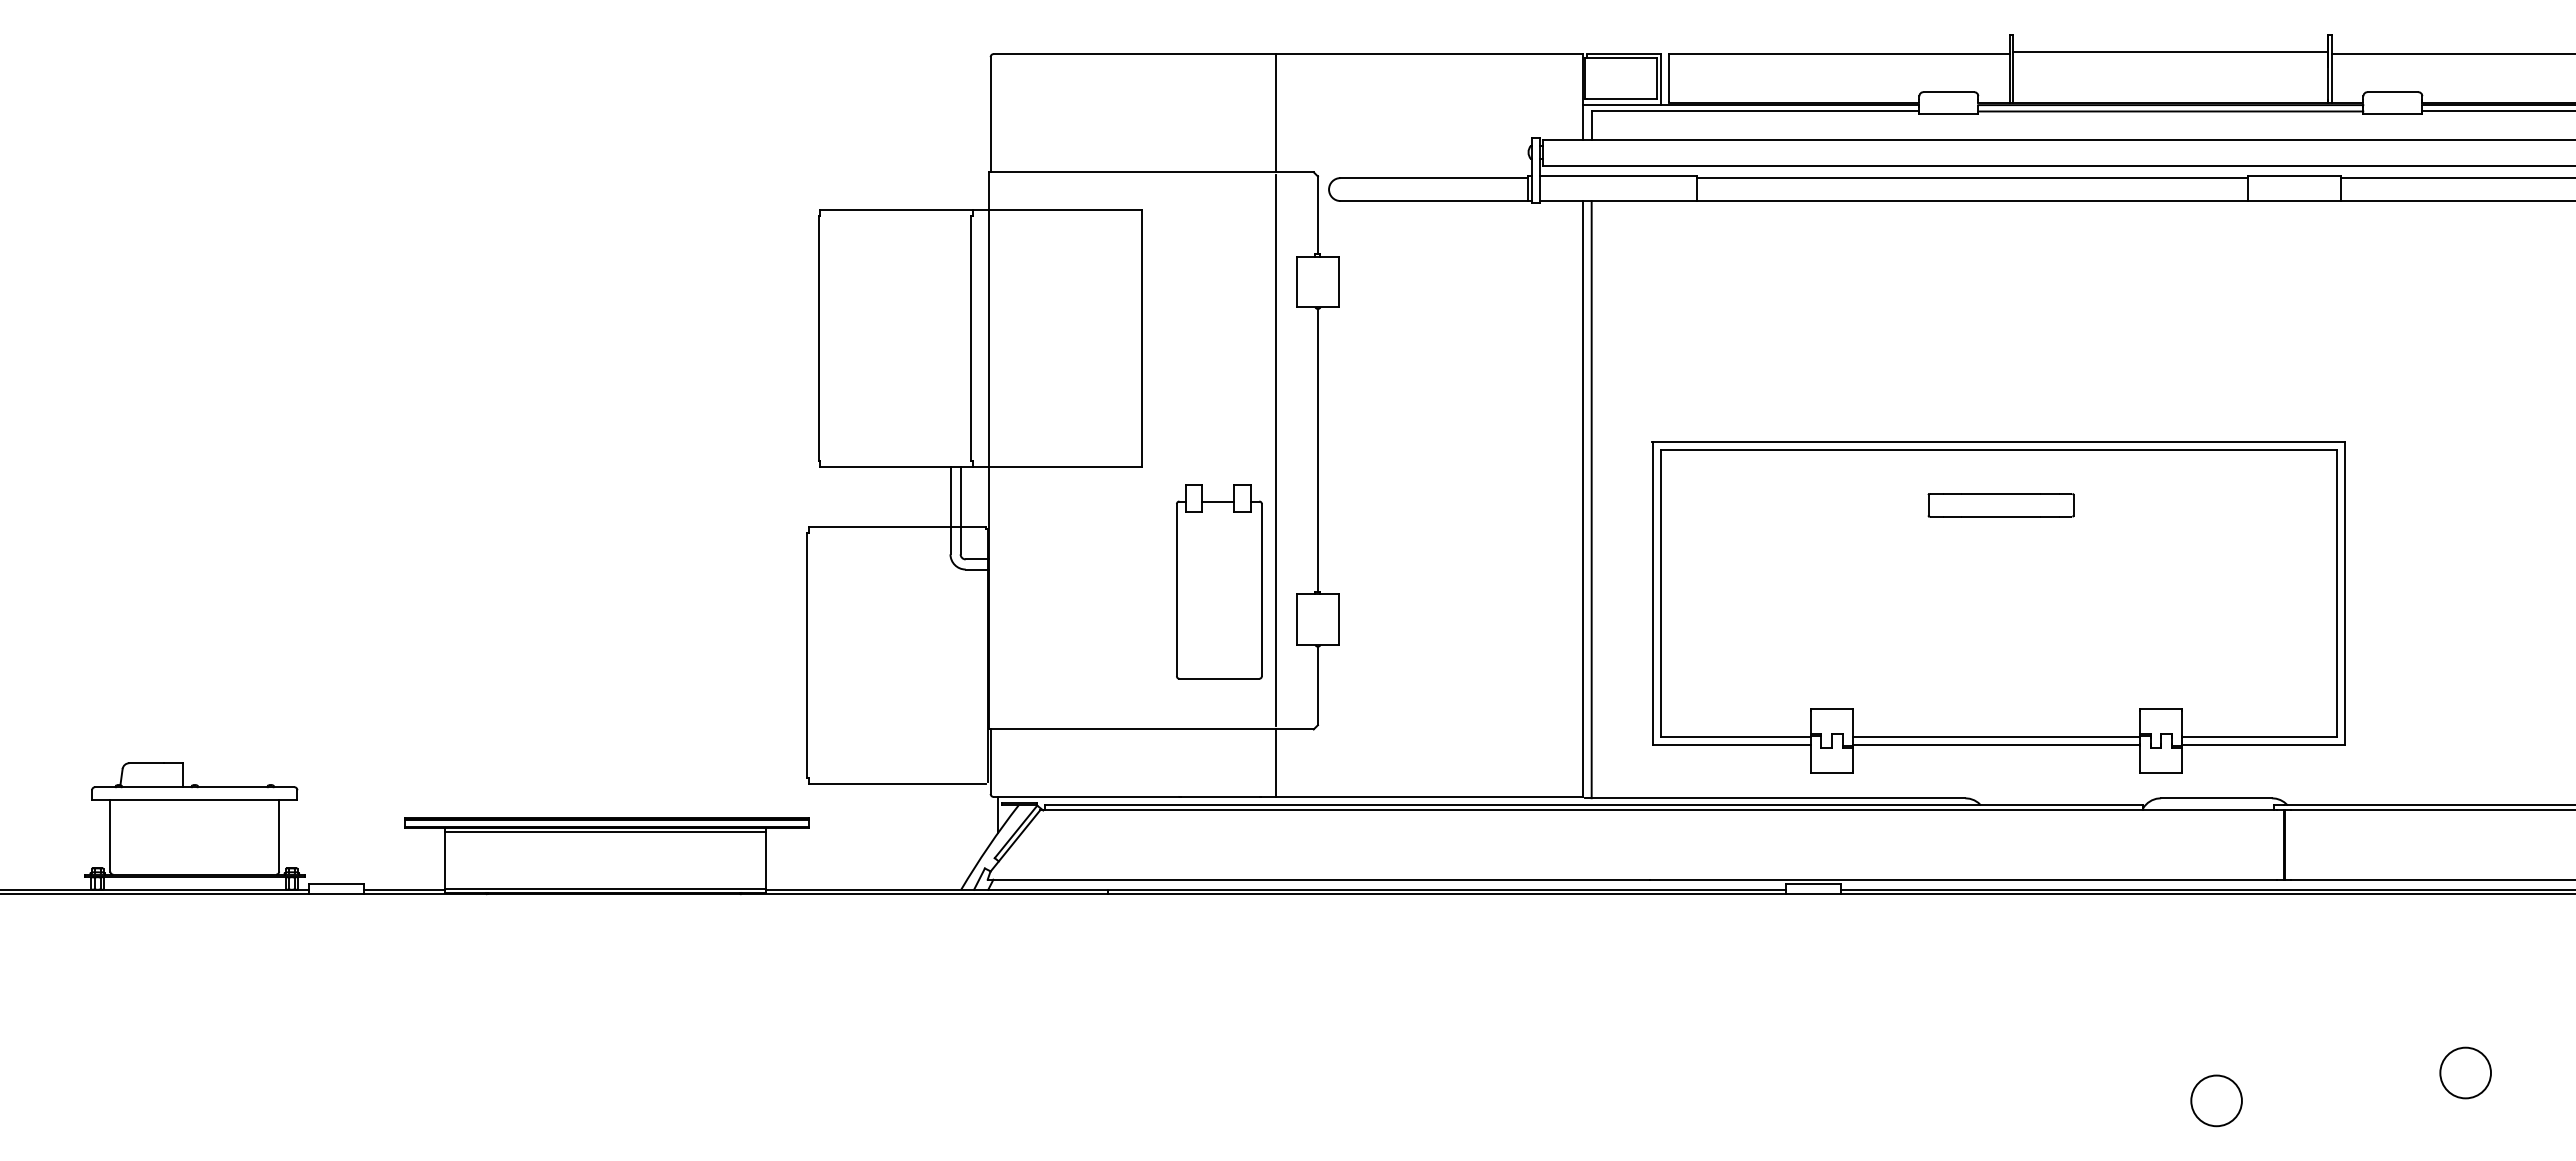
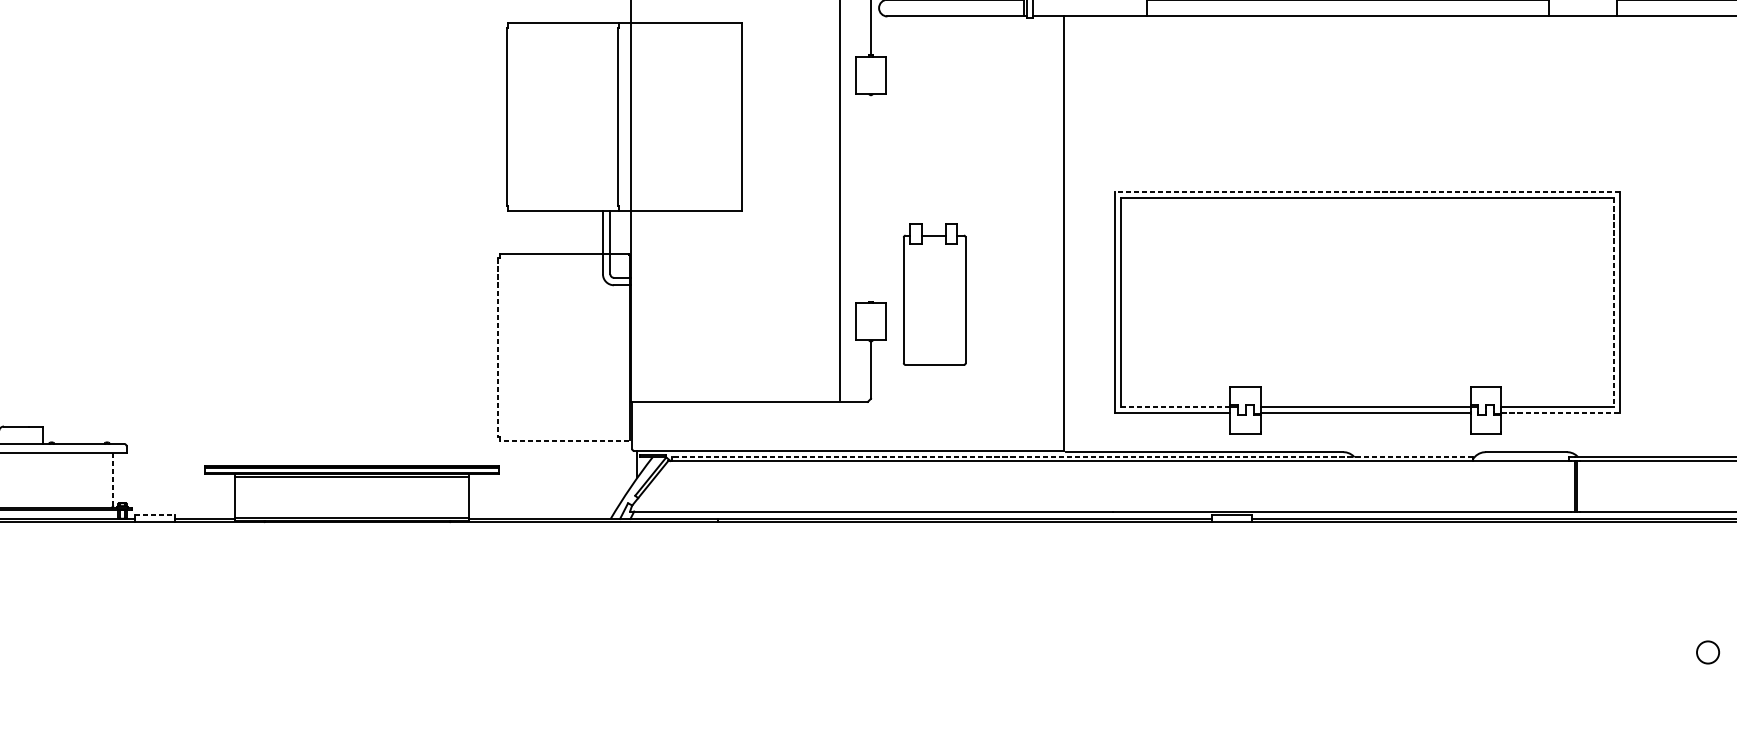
line: (1998, 441) -> (1367, 191), solid -> dashed
line: (1317, 450) -> (870, 198), removed
line: (1591, 499) -> (1070, 234), removed
part: (2000, 505) -> (1368, 238), removed
part: (1219, 581) -> (934, 293), moved
line: (2336, 594) -> (1613, 303), solid -> dashed
line: (806, 655) -> (497, 347), solid -> dashed
line: (1736, 736) -> (1176, 407), solid -> dashed
line: (2264, 745) -> (1561, 413), solid -> dashed
line: (1275, 762) -> (840, 426), removed
line: (897, 783) -> (564, 441), solid -> dashed
line: (1593, 805) -> (1071, 457), solid -> dashed
line: (279, 835) -> (113, 479), solid -> dashed
line: (336, 883) -> (155, 514), solid -> dashed
circle: (2465, 1072) -> (1708, 652), size x0.6
circle: (2216, 1100) -> (1526, 672), removed

